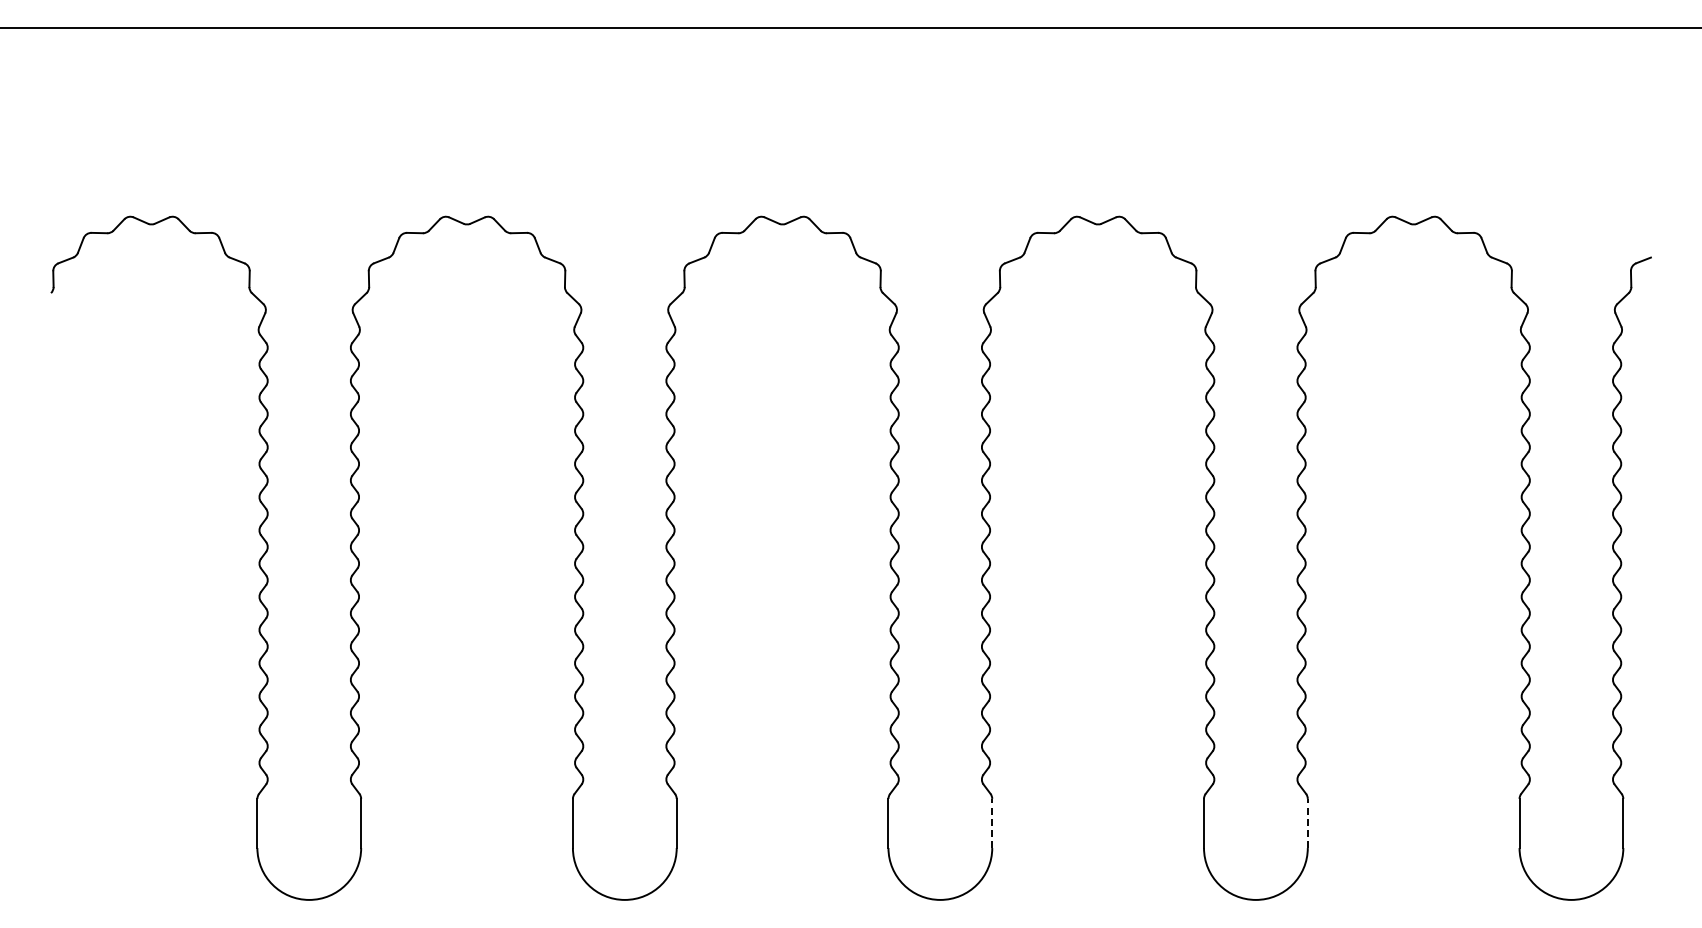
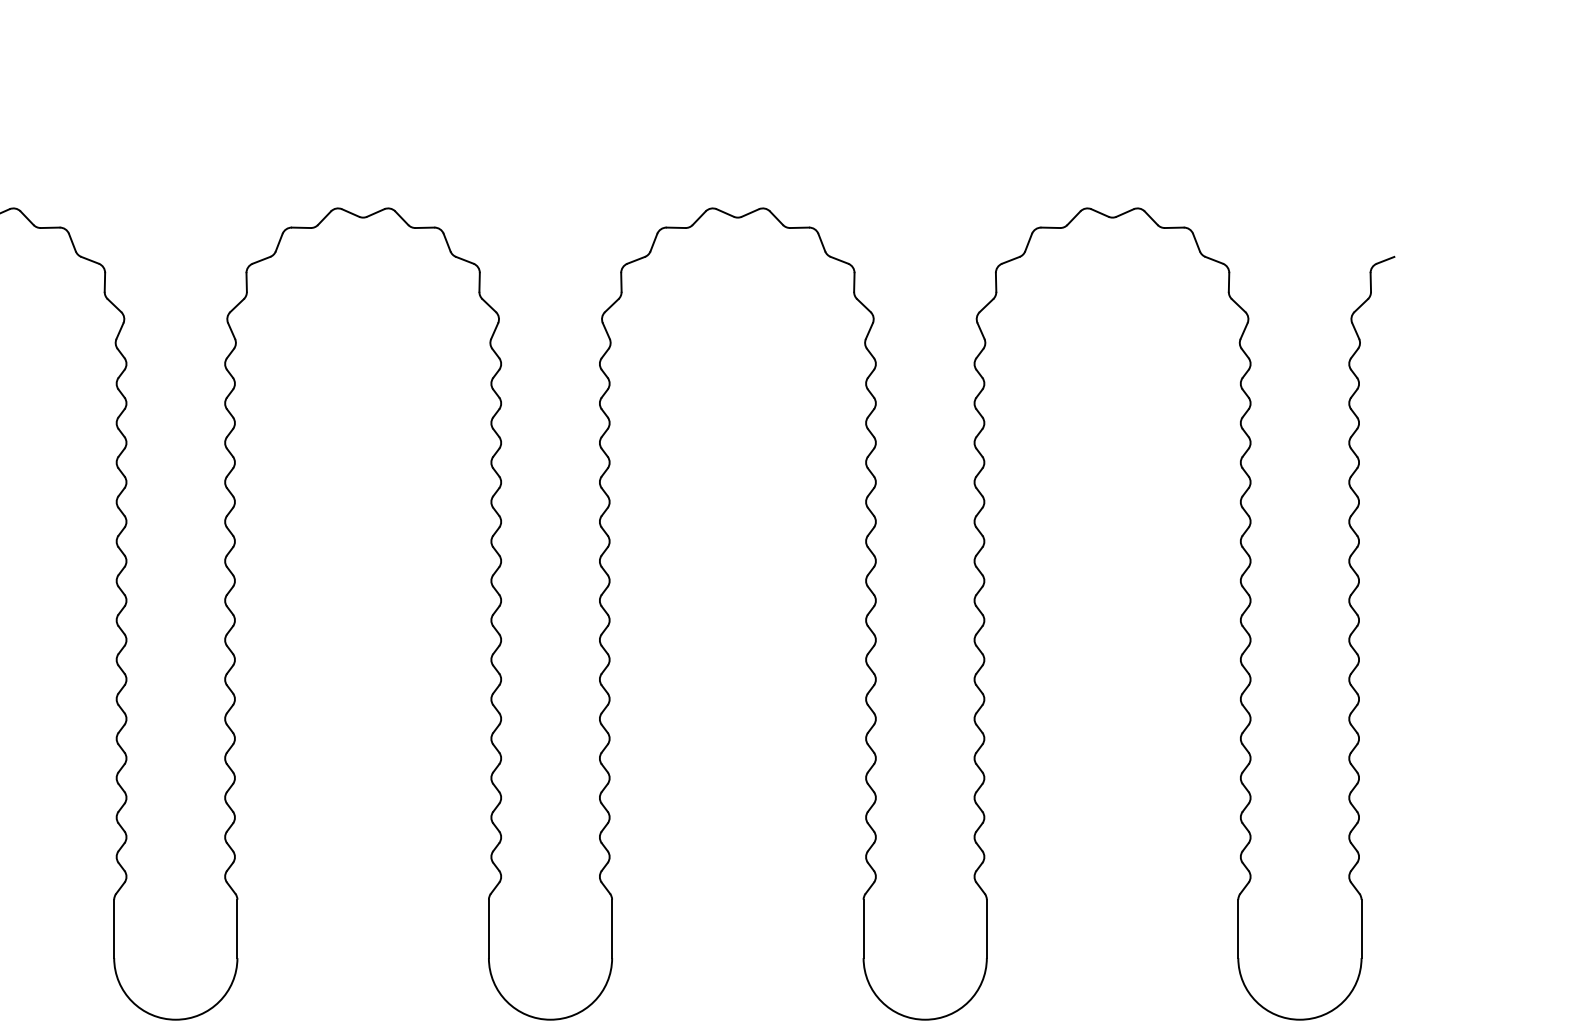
line: (992, 823) -> (612, 928), dashed -> solid
line: (1307, 823) -> (986, 928), dashed -> solid

